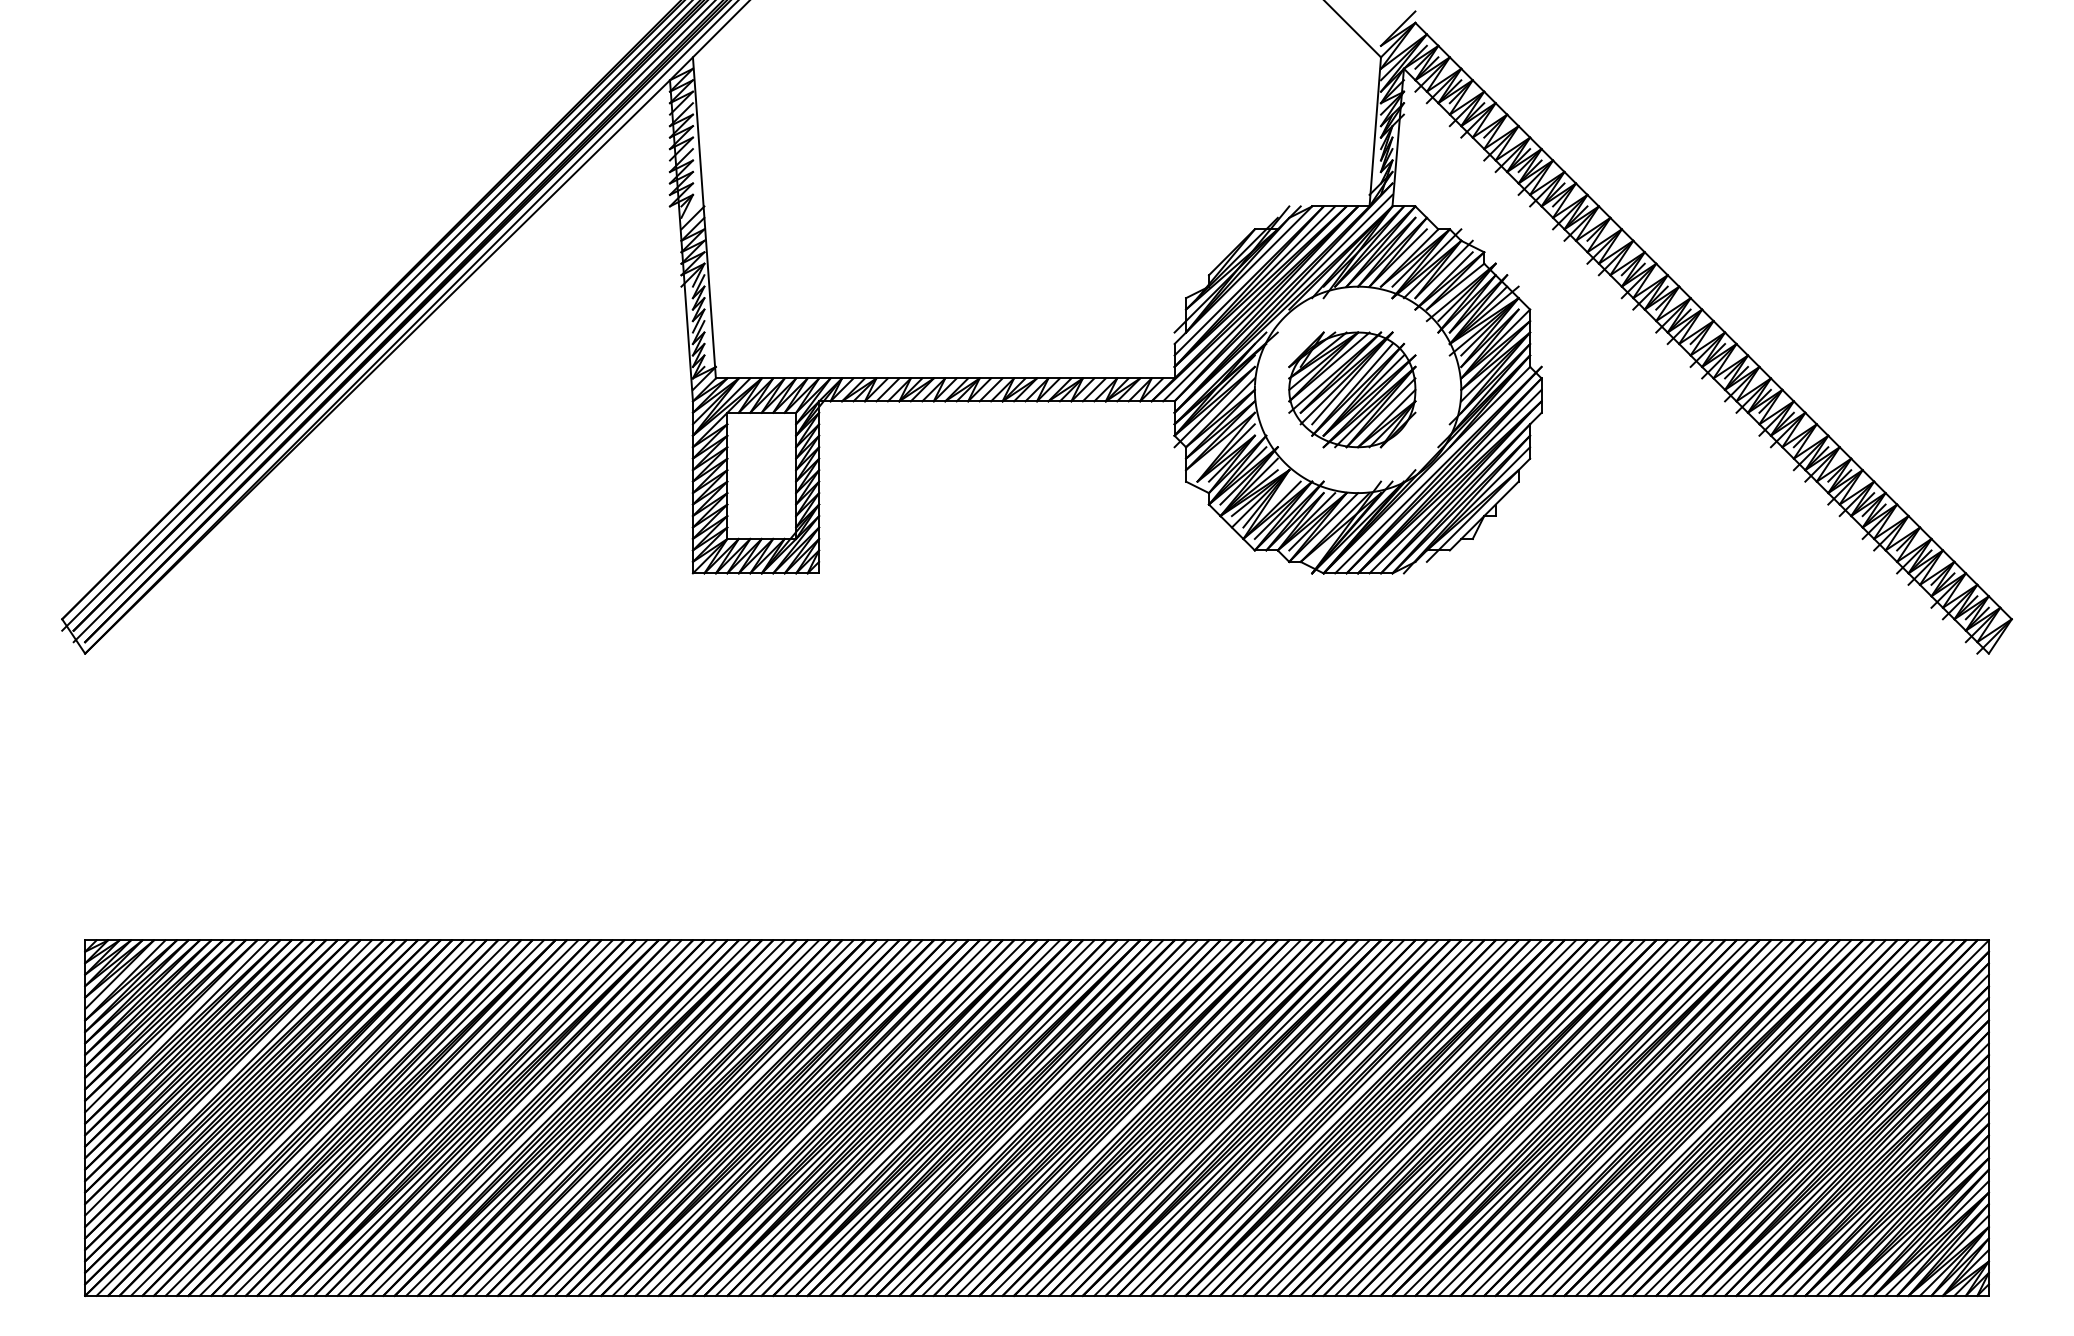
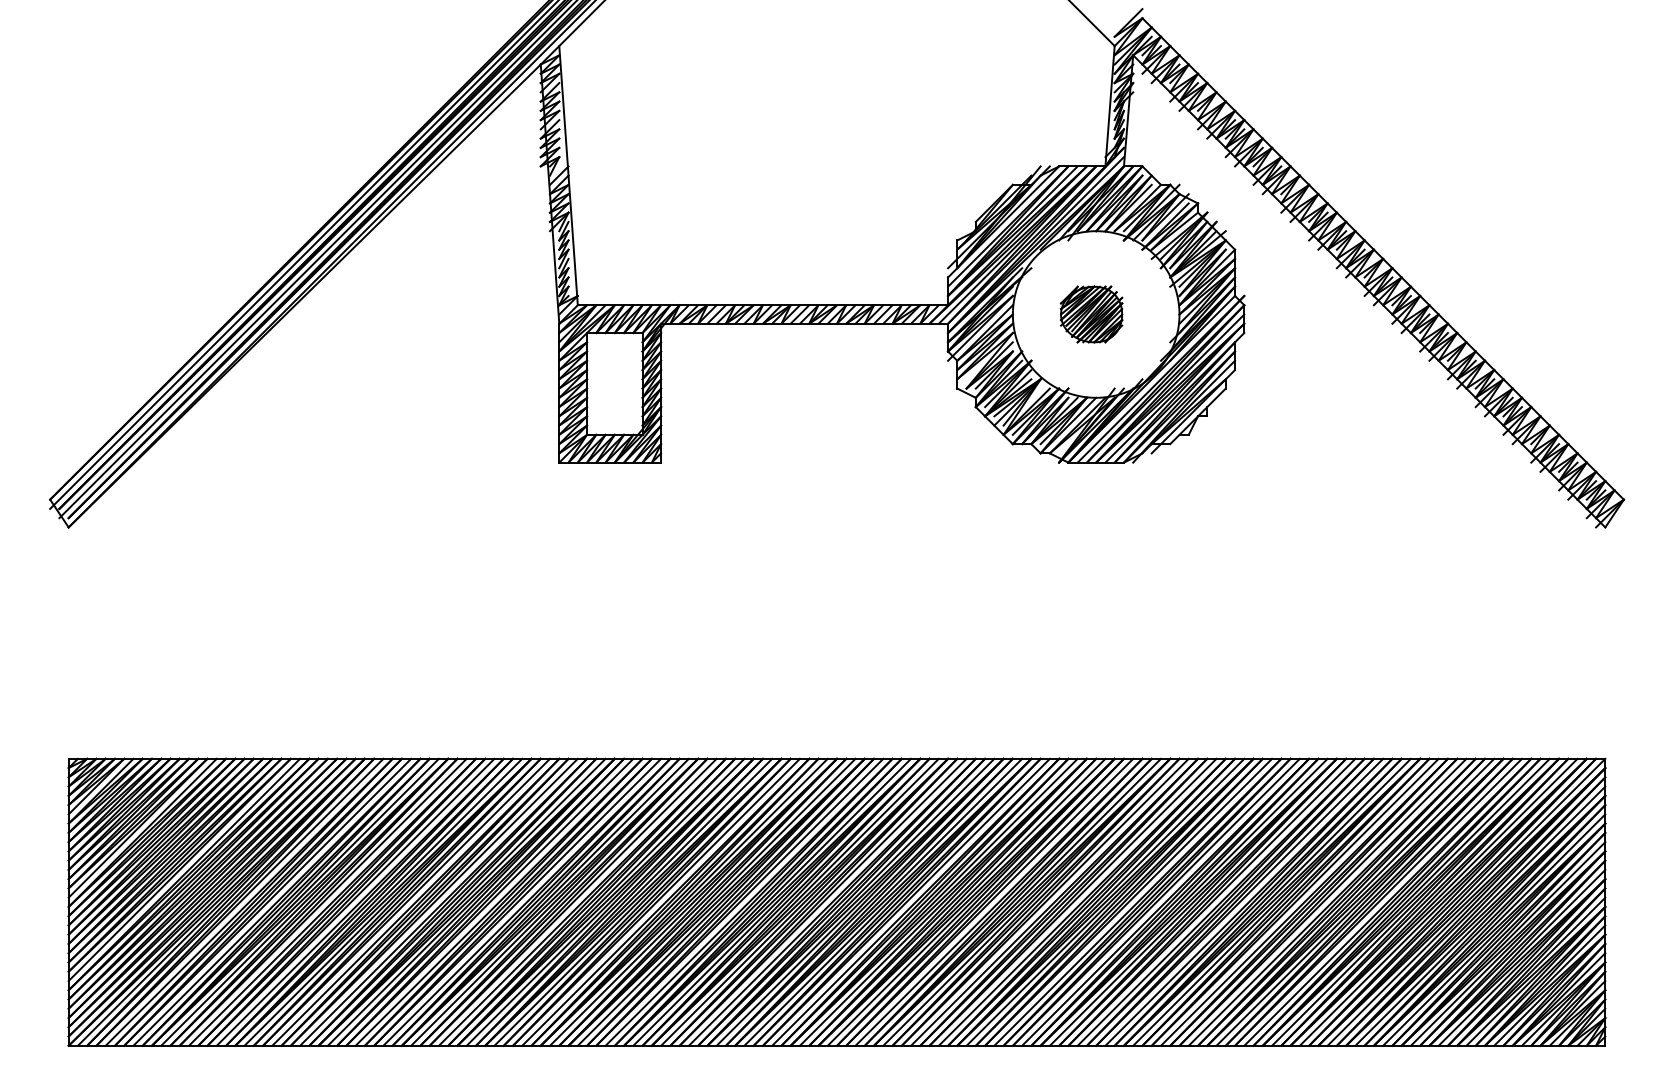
part: (1352, 389) -> (1091, 314), size x0.6

